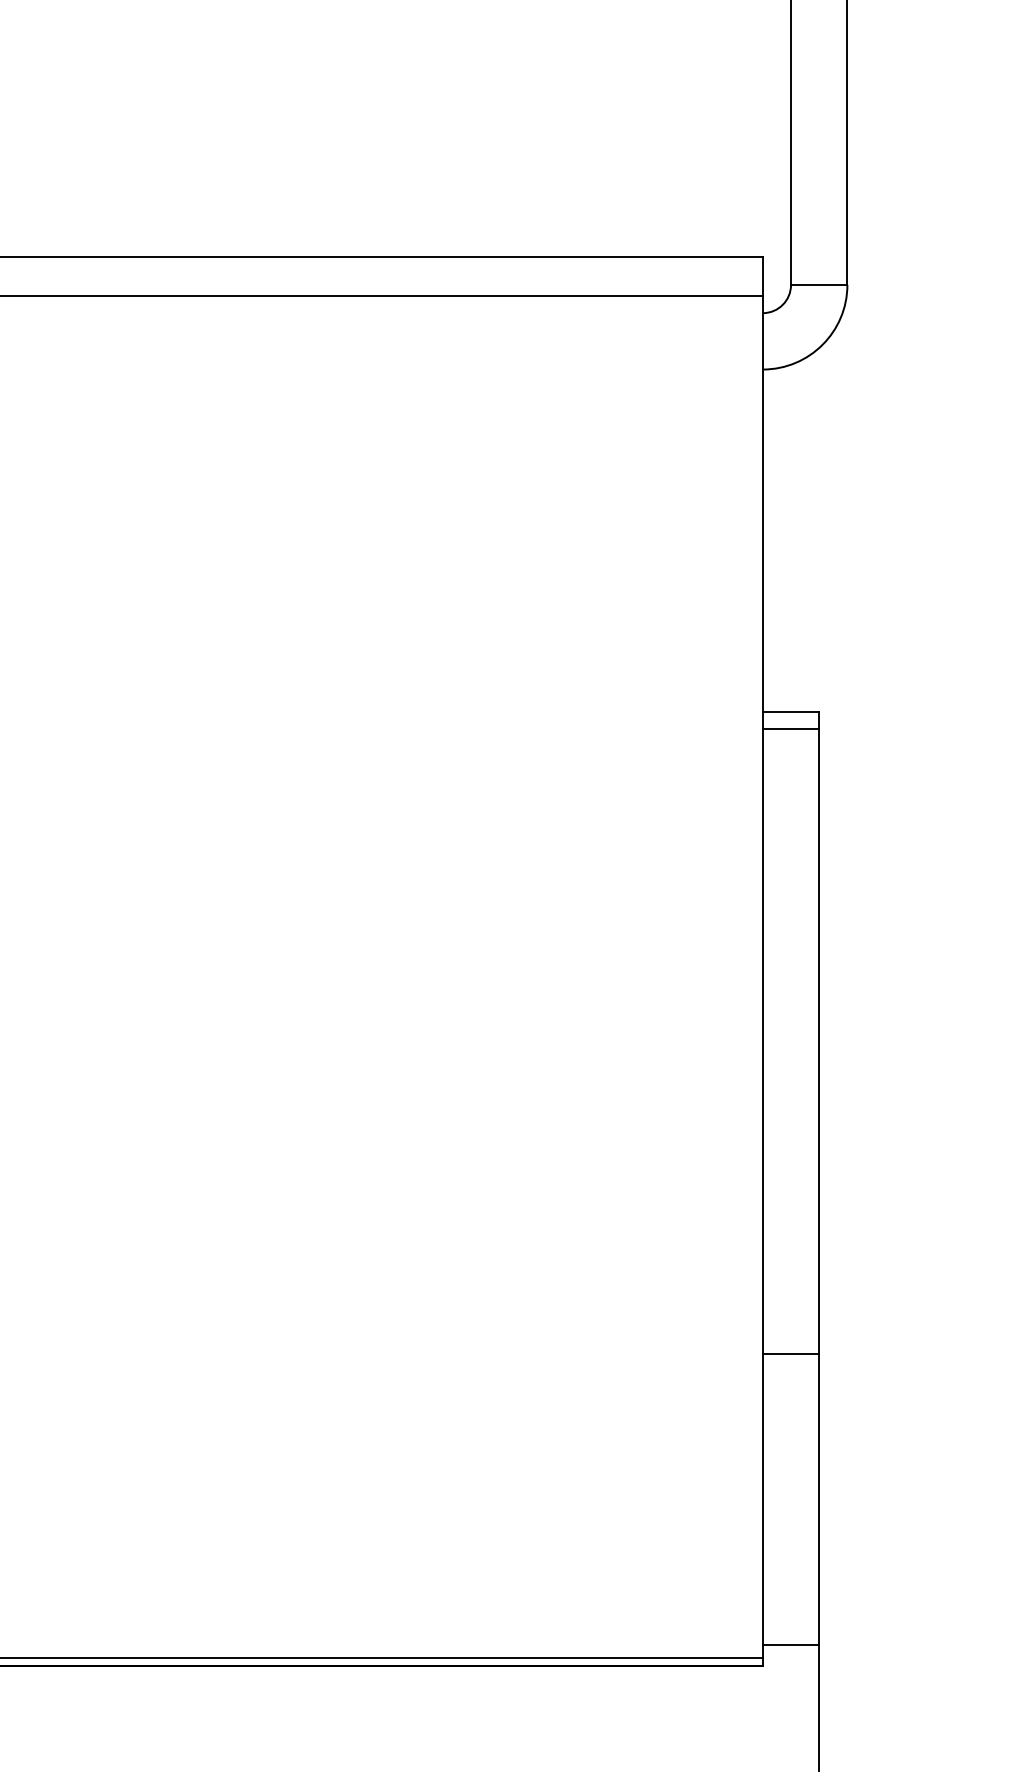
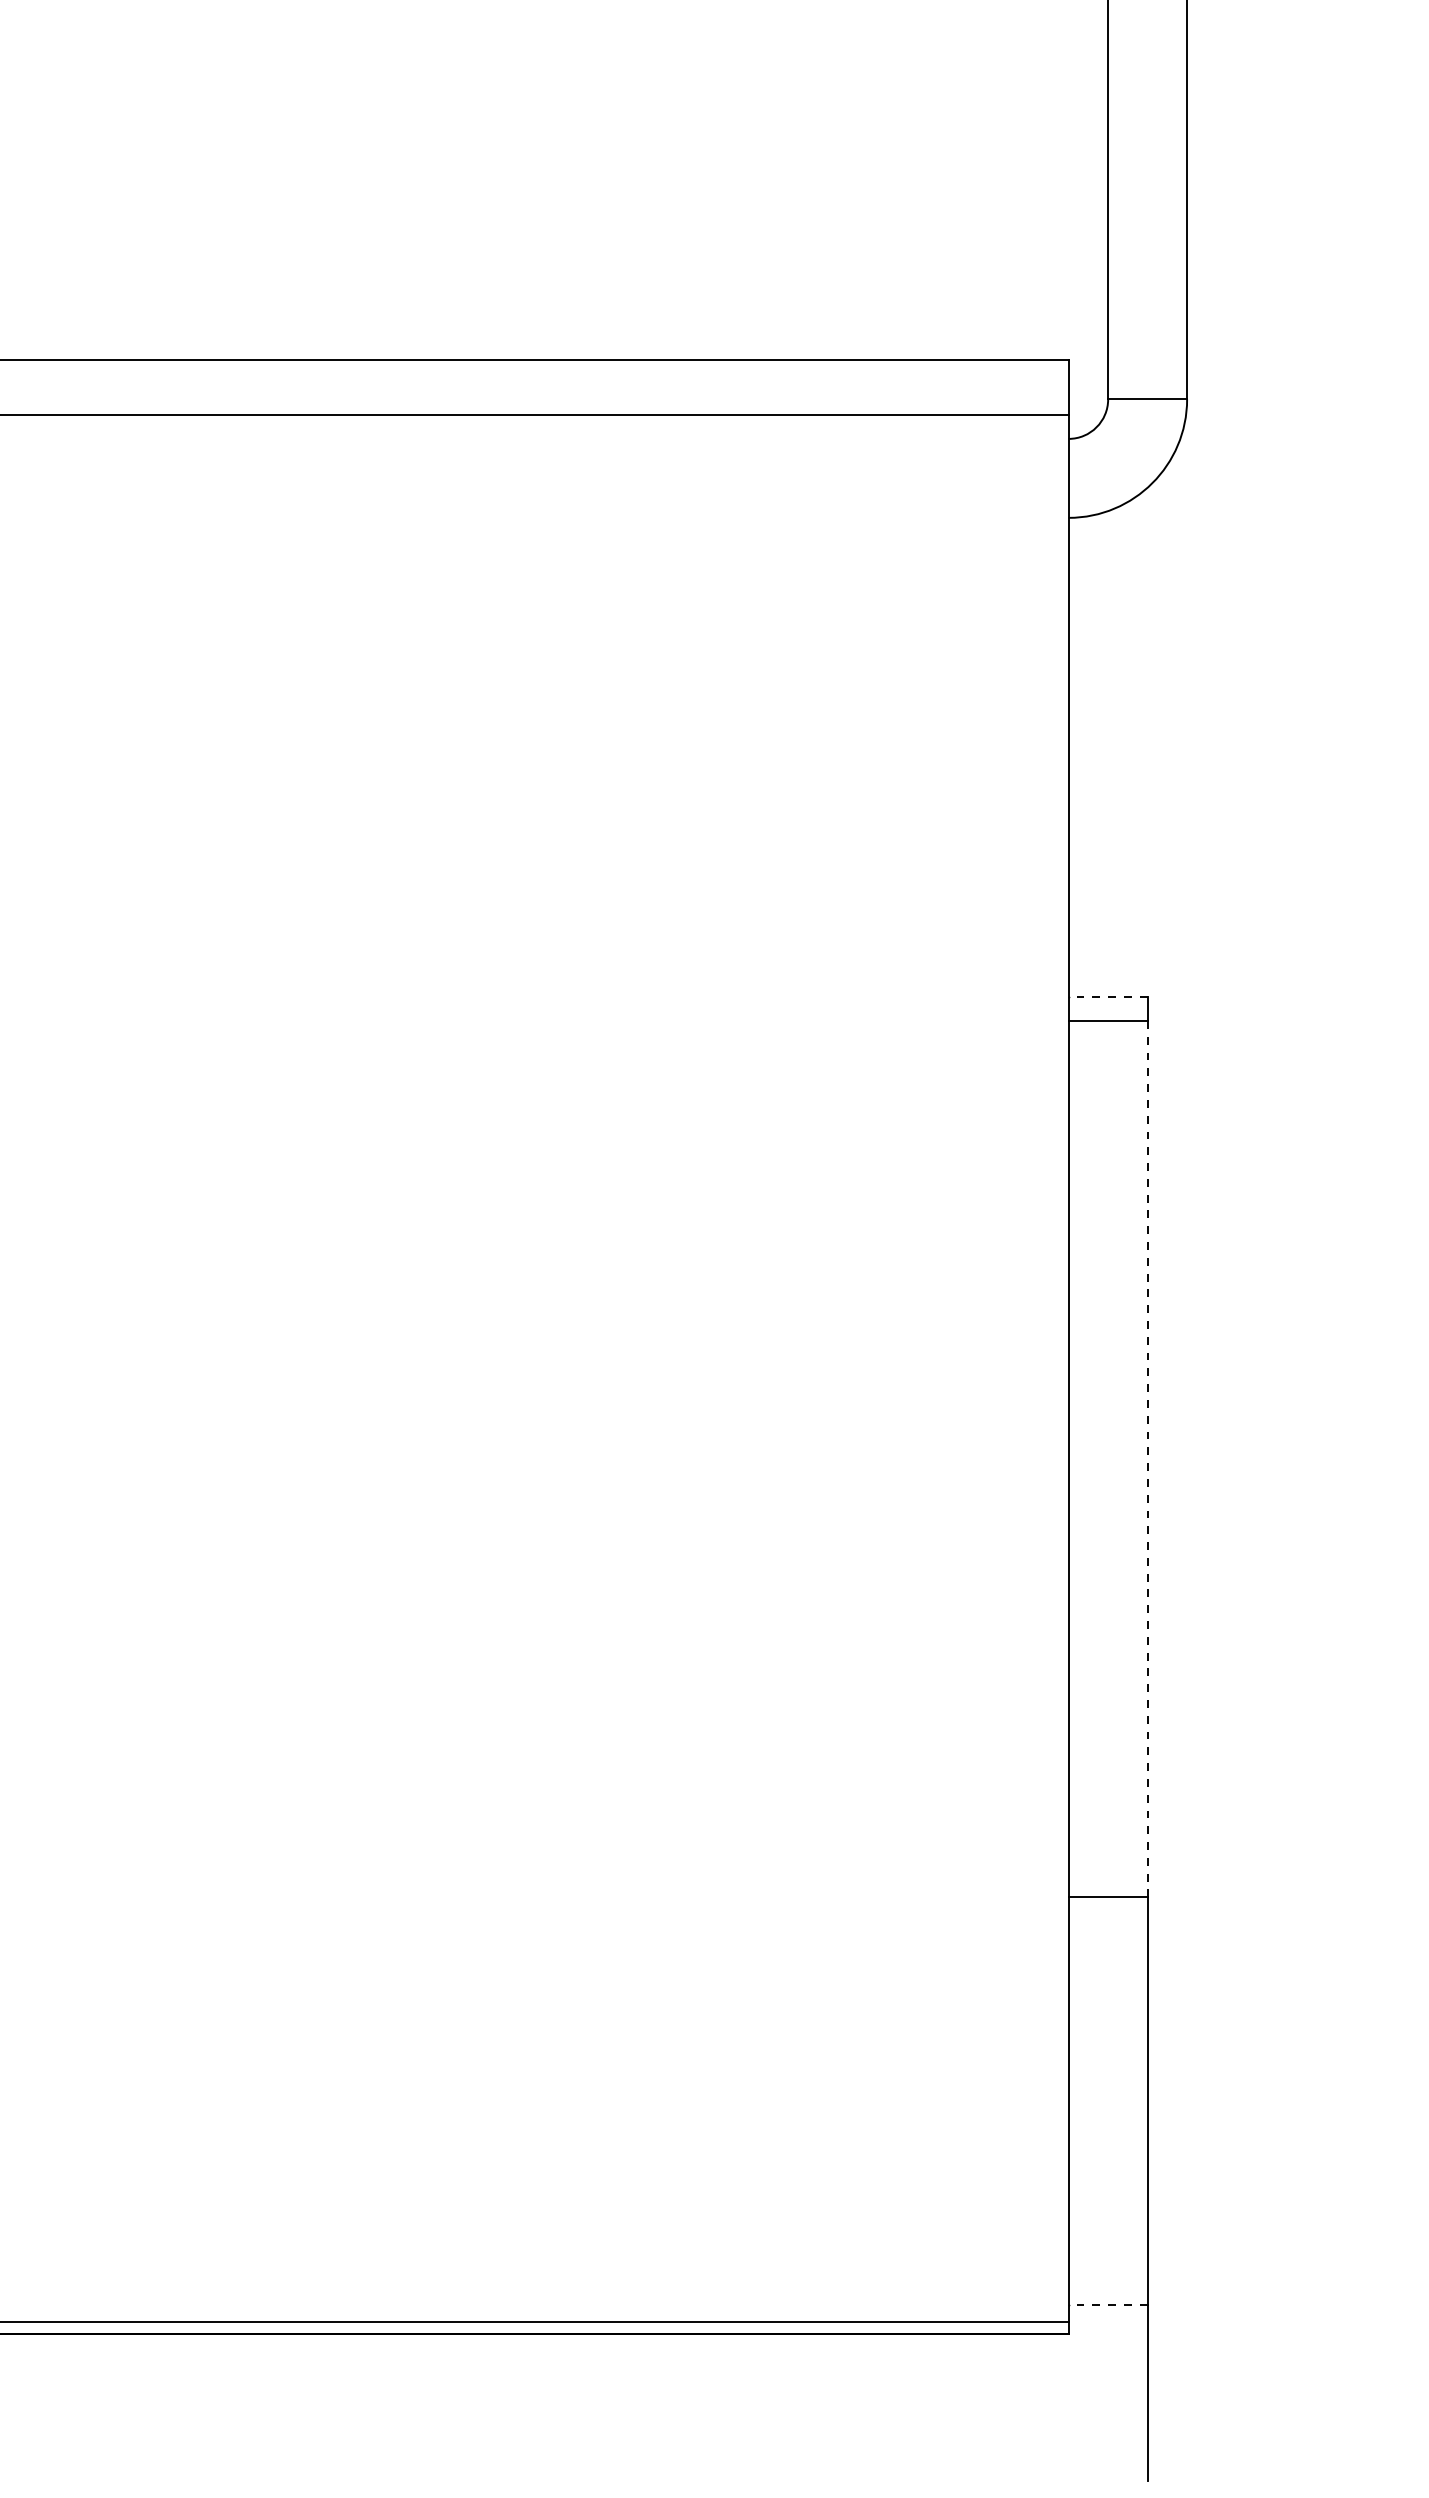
line: (790, 711) -> (1107, 997), solid -> dashed
line: (819, 1041) -> (1147, 1459), solid -> dashed
line: (790, 1645) -> (1107, 2305), solid -> dashed

